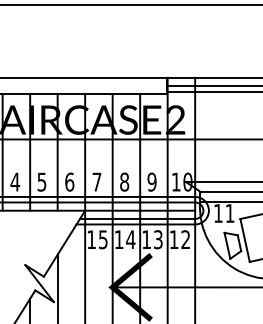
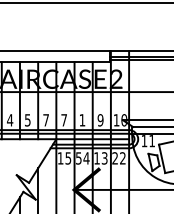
text: (70, 182) -> (46, 120), 6 -> 7
text: (124, 182) -> (82, 120), 8 -> 1
text: (118, 239) -> (78, 158), 14 -> 54
text: (173, 239) -> (114, 158), 12 -> 22

